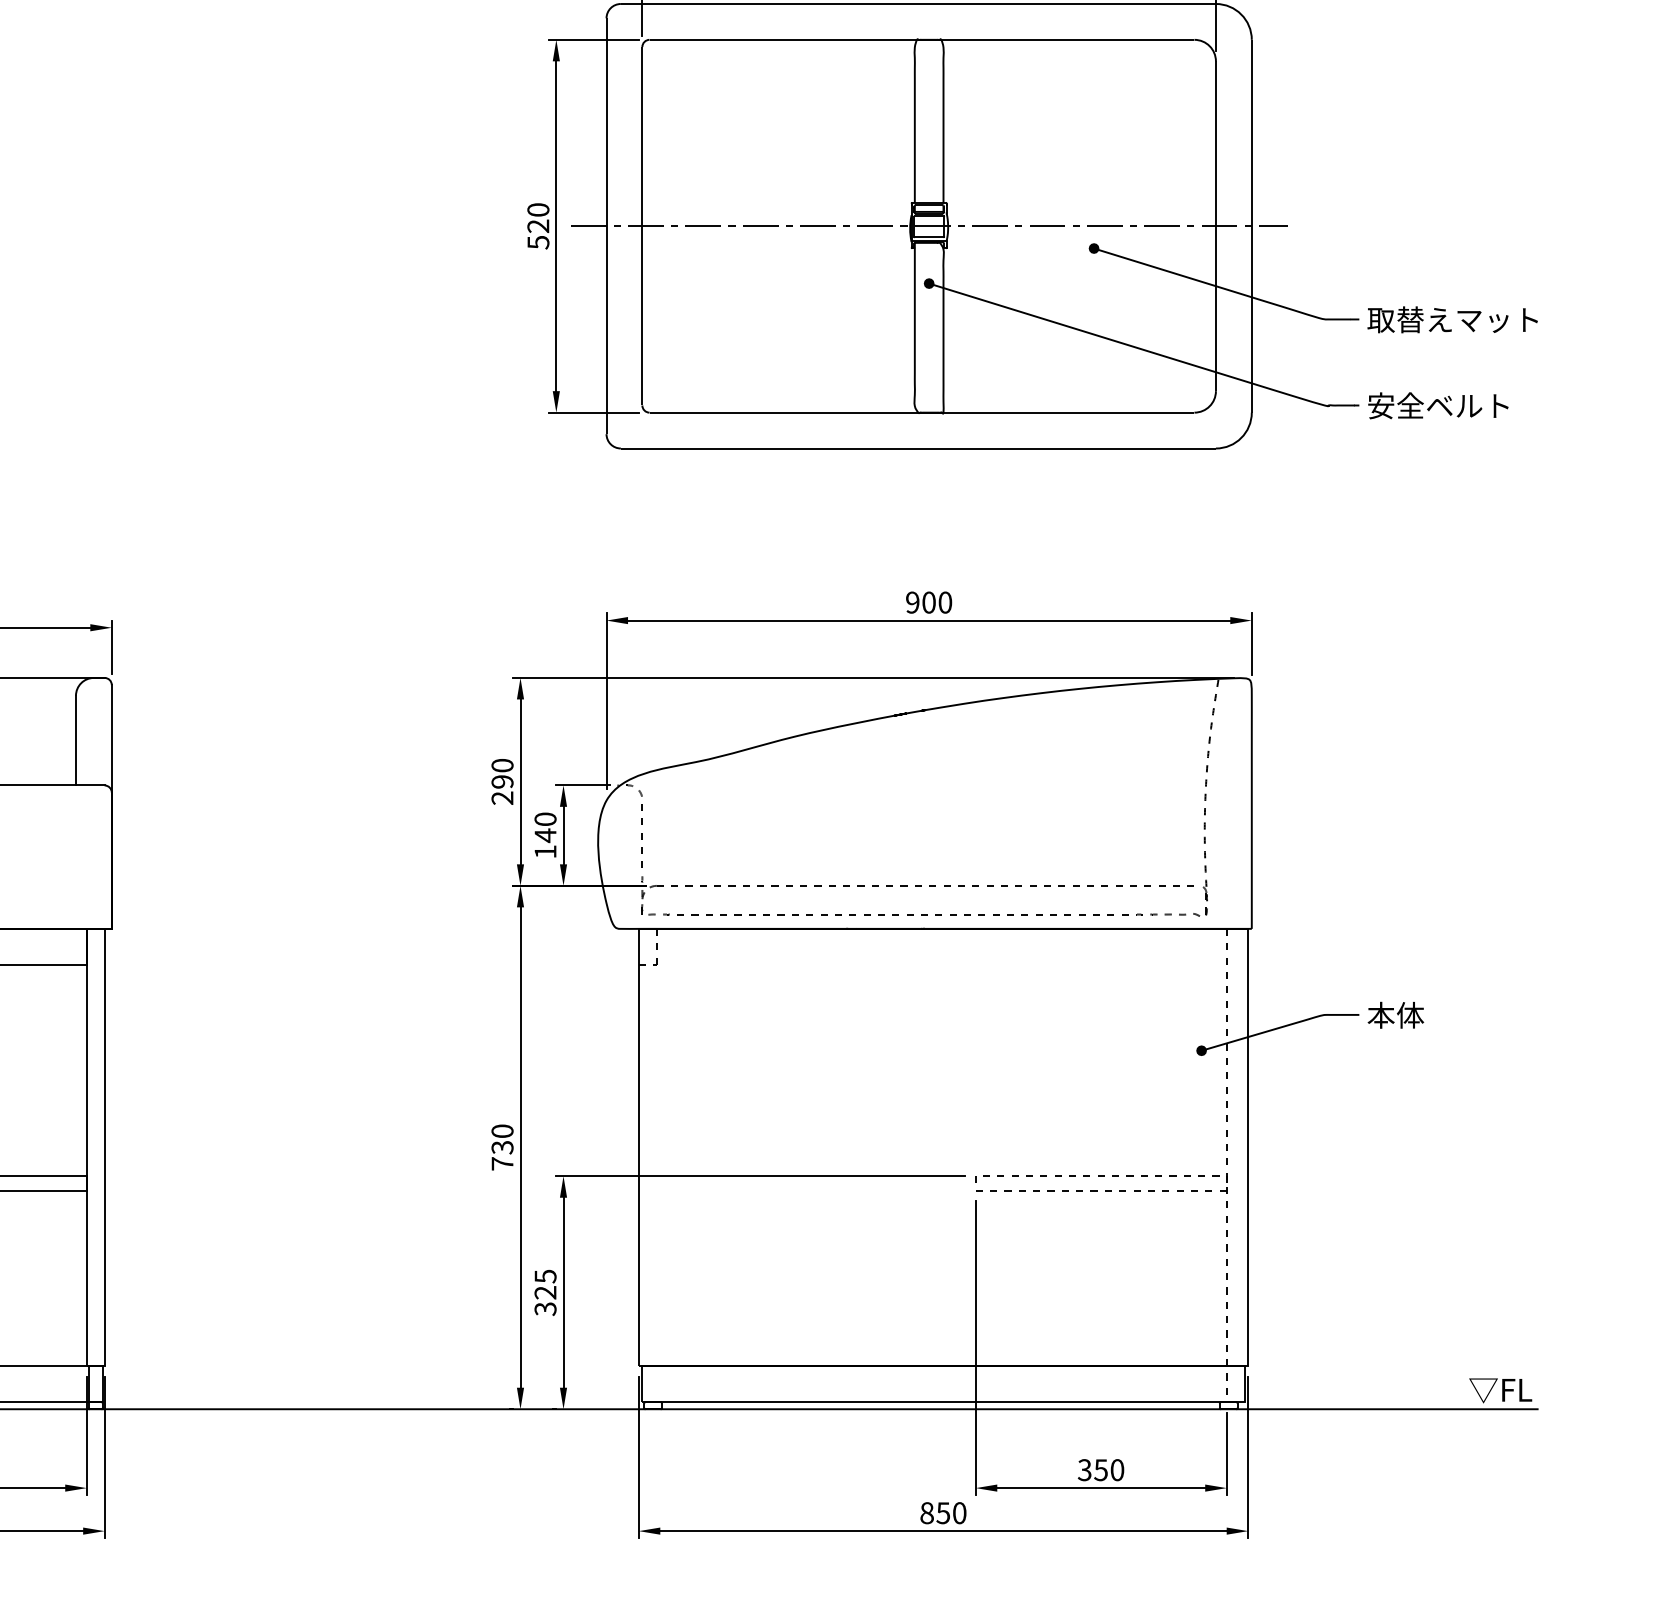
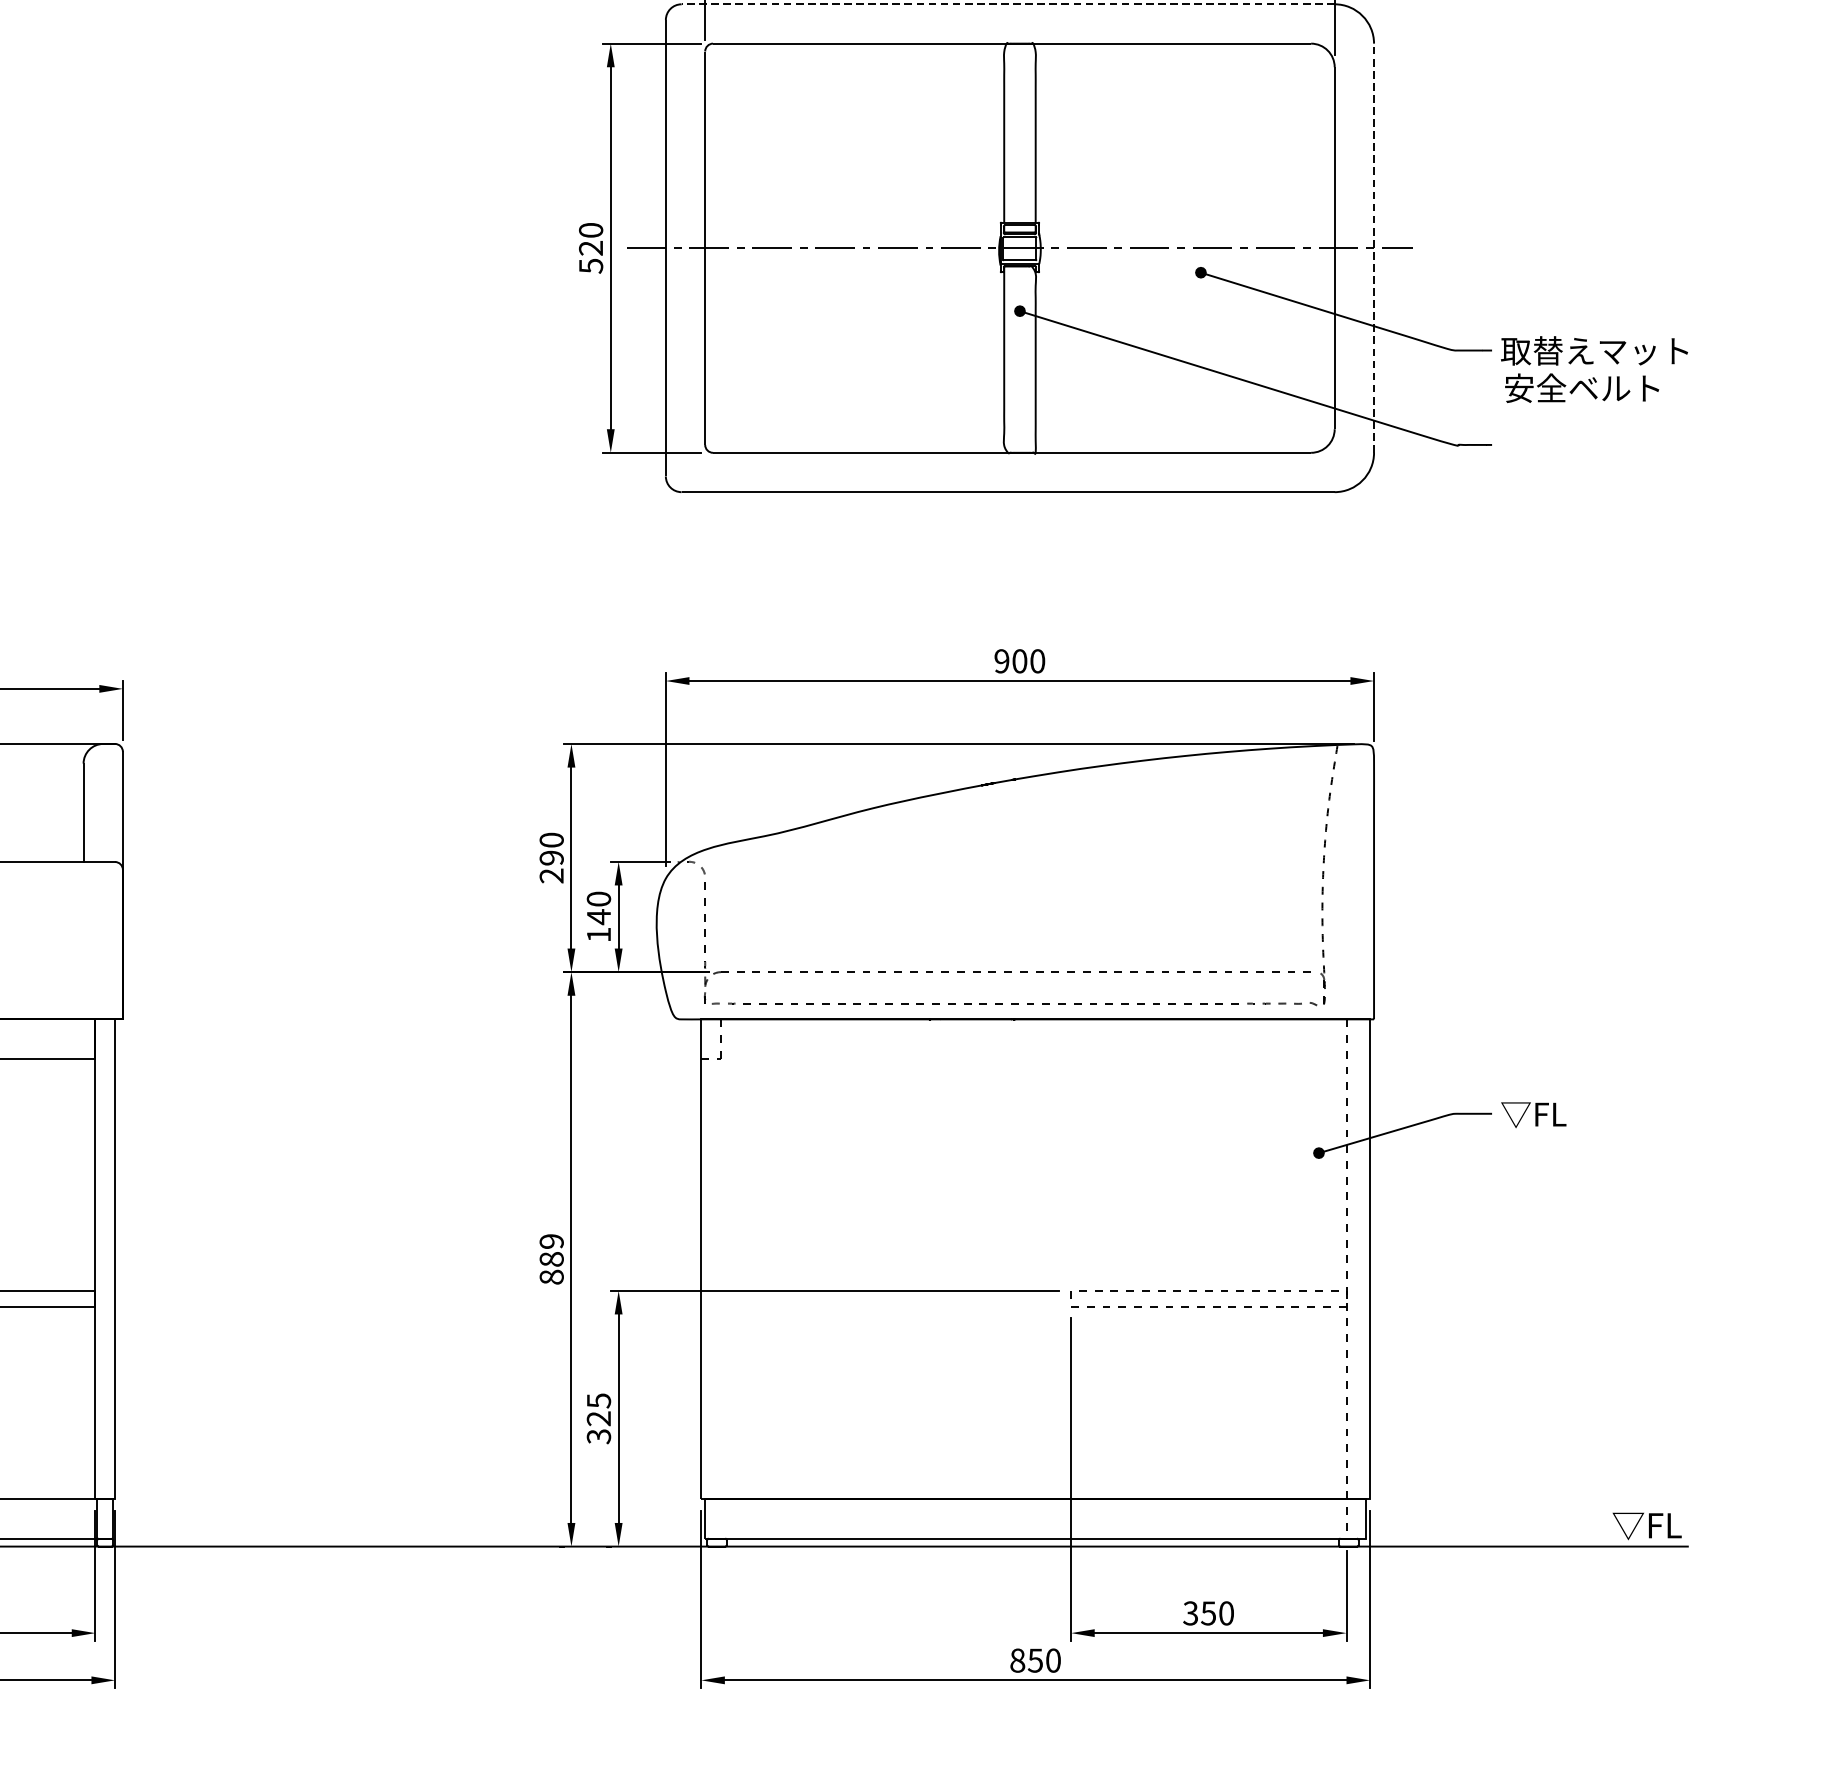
line: (918, 4) -> (1008, 4), solid -> dashed
line: (1251, 225) -> (1373, 247), solid -> dashed
text: (1438, 405) -> (1582, 387), moved
text: (1397, 1014) -> (1533, 1113), 本体 -> ▽FL
text: (502, 1147) -> (551, 1259), 730 -> 889

